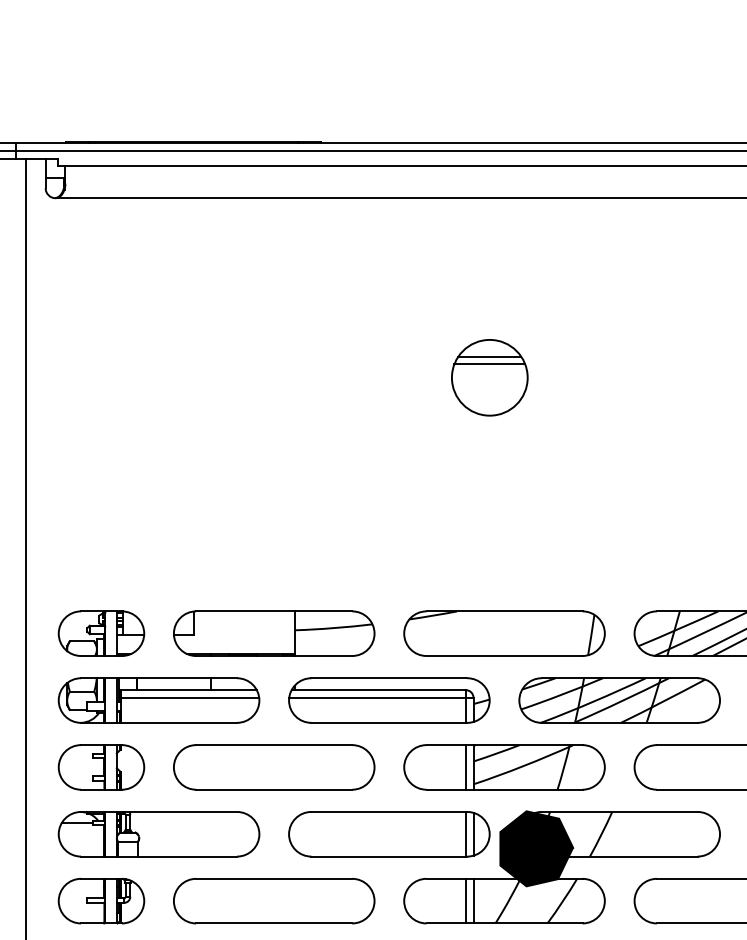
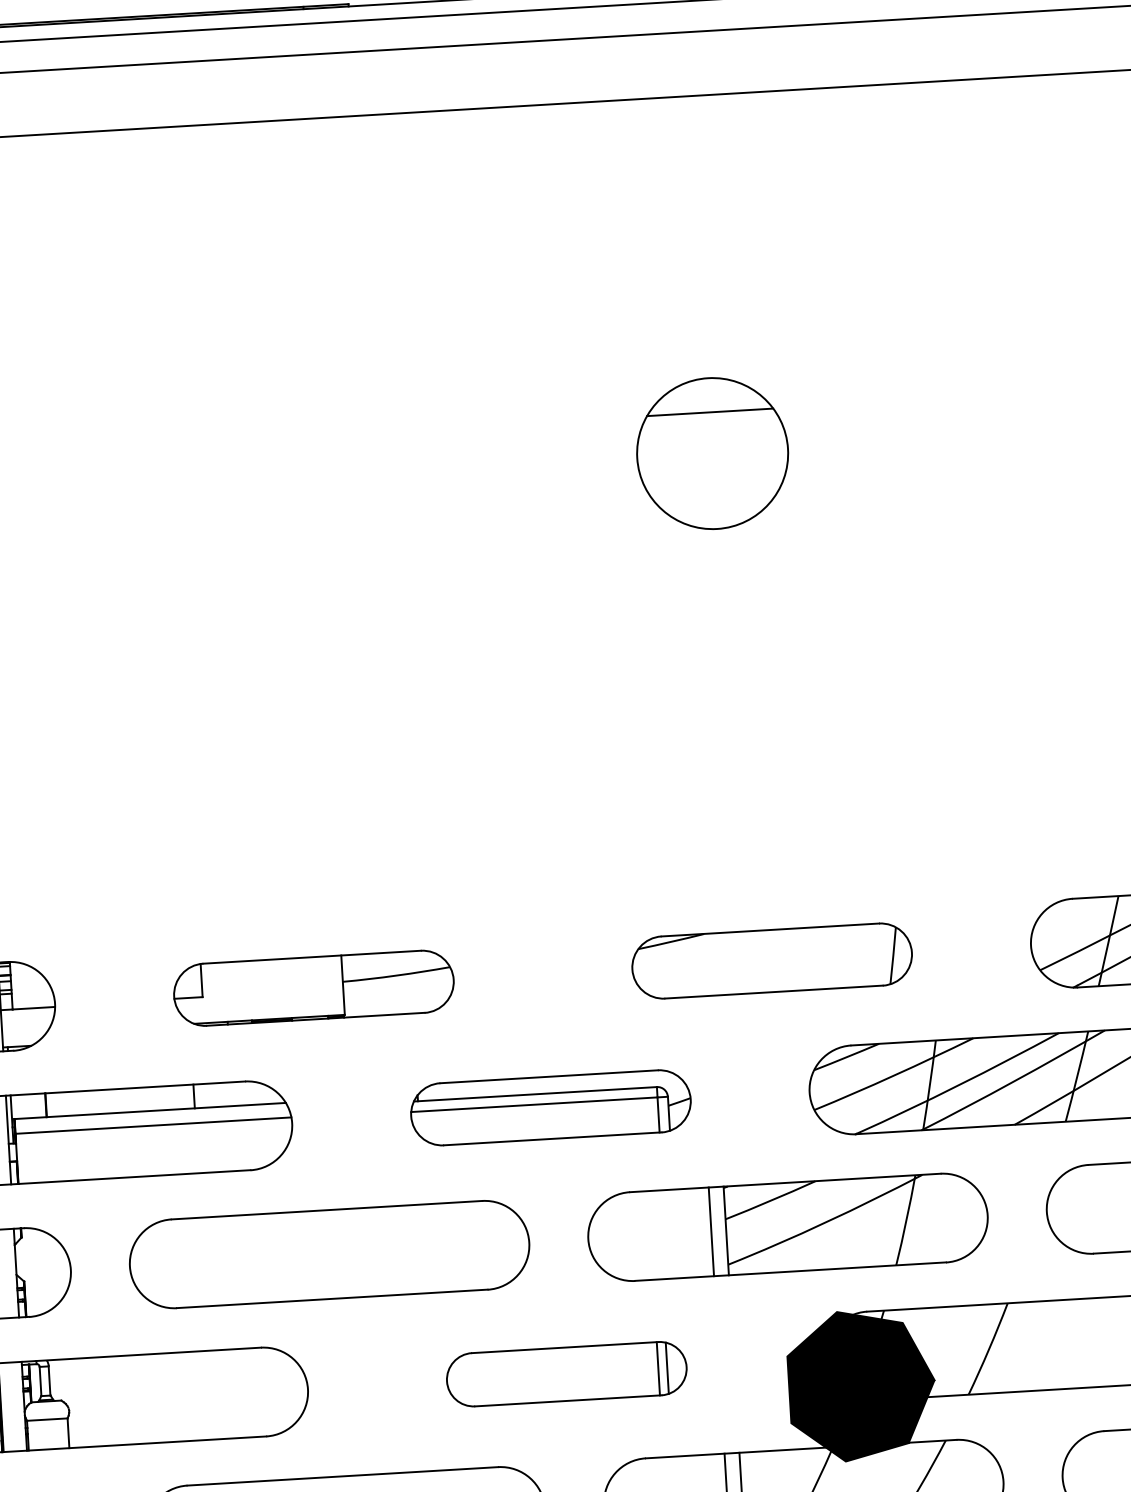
line: (489, 364) -> (710, 427), removed
part: (274, 633) -> (314, 988), size x0.7
part: (504, 633) -> (772, 960), size x0.7
part: (389, 700) -> (551, 1107), size x0.7
part: (389, 834) -> (566, 1374), size x0.6

